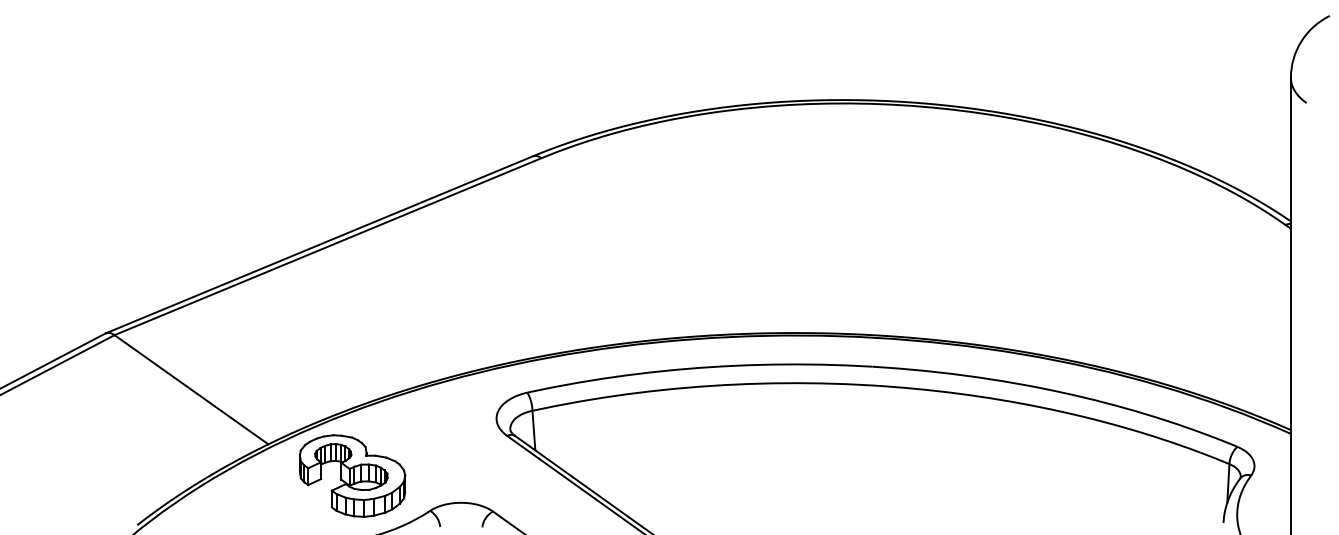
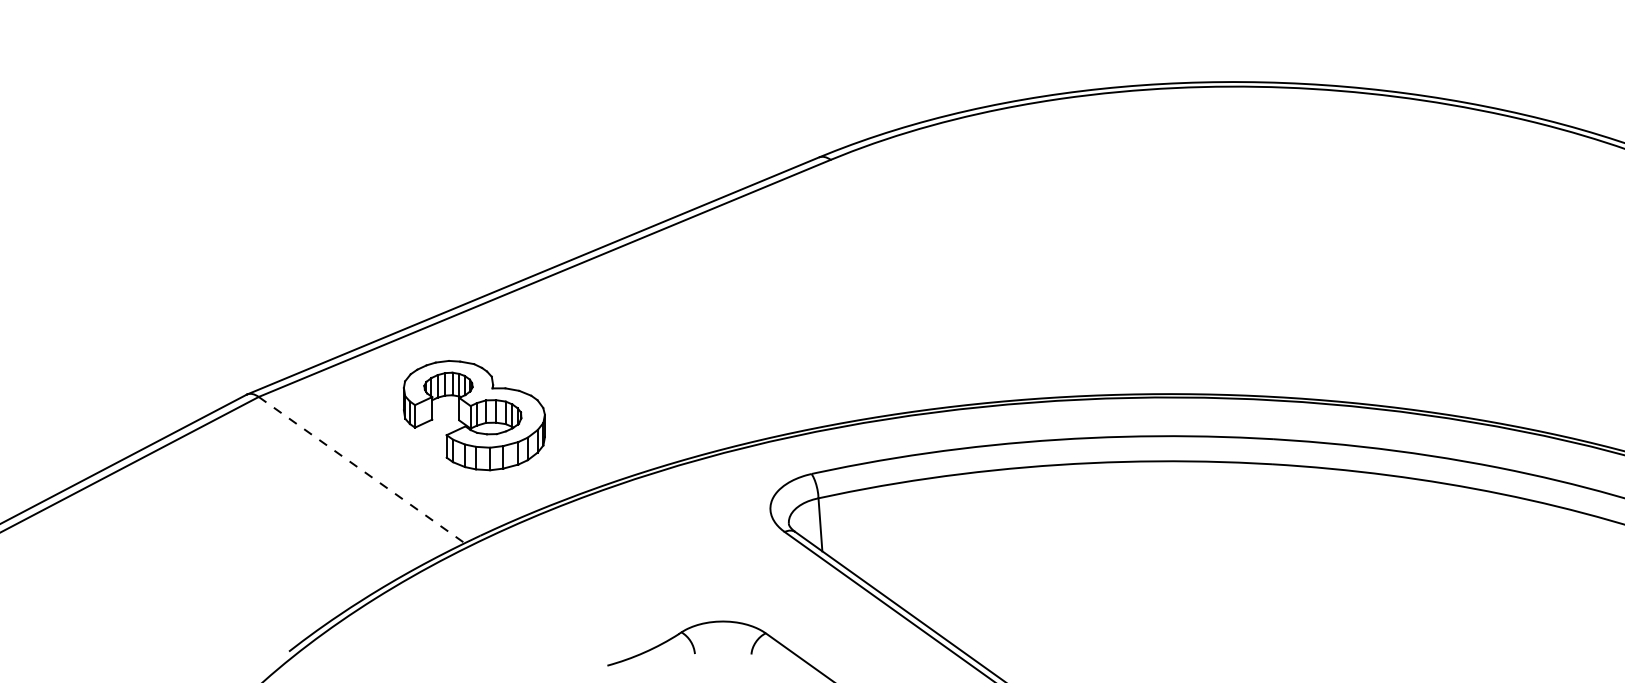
line: (191, 390) -> (361, 471), solid -> dashed
part: (352, 475) -> (474, 414), moved

